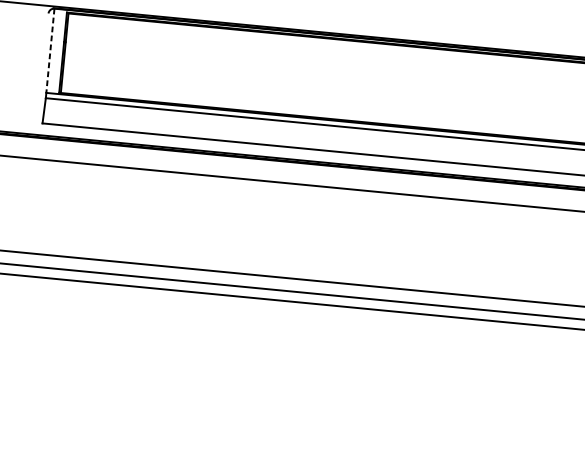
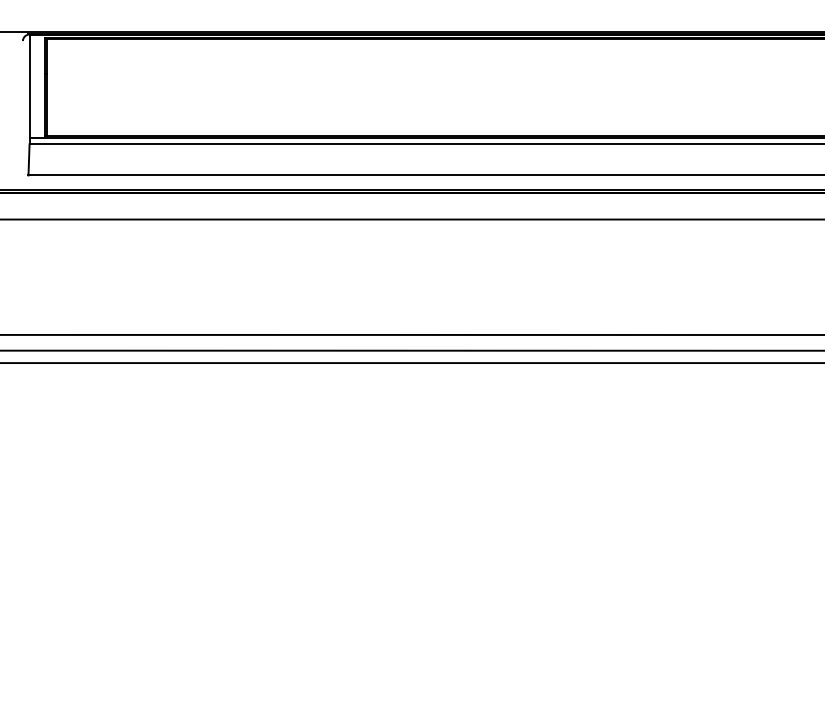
line: (50, 51) -> (29, 86), dashed -> solid

